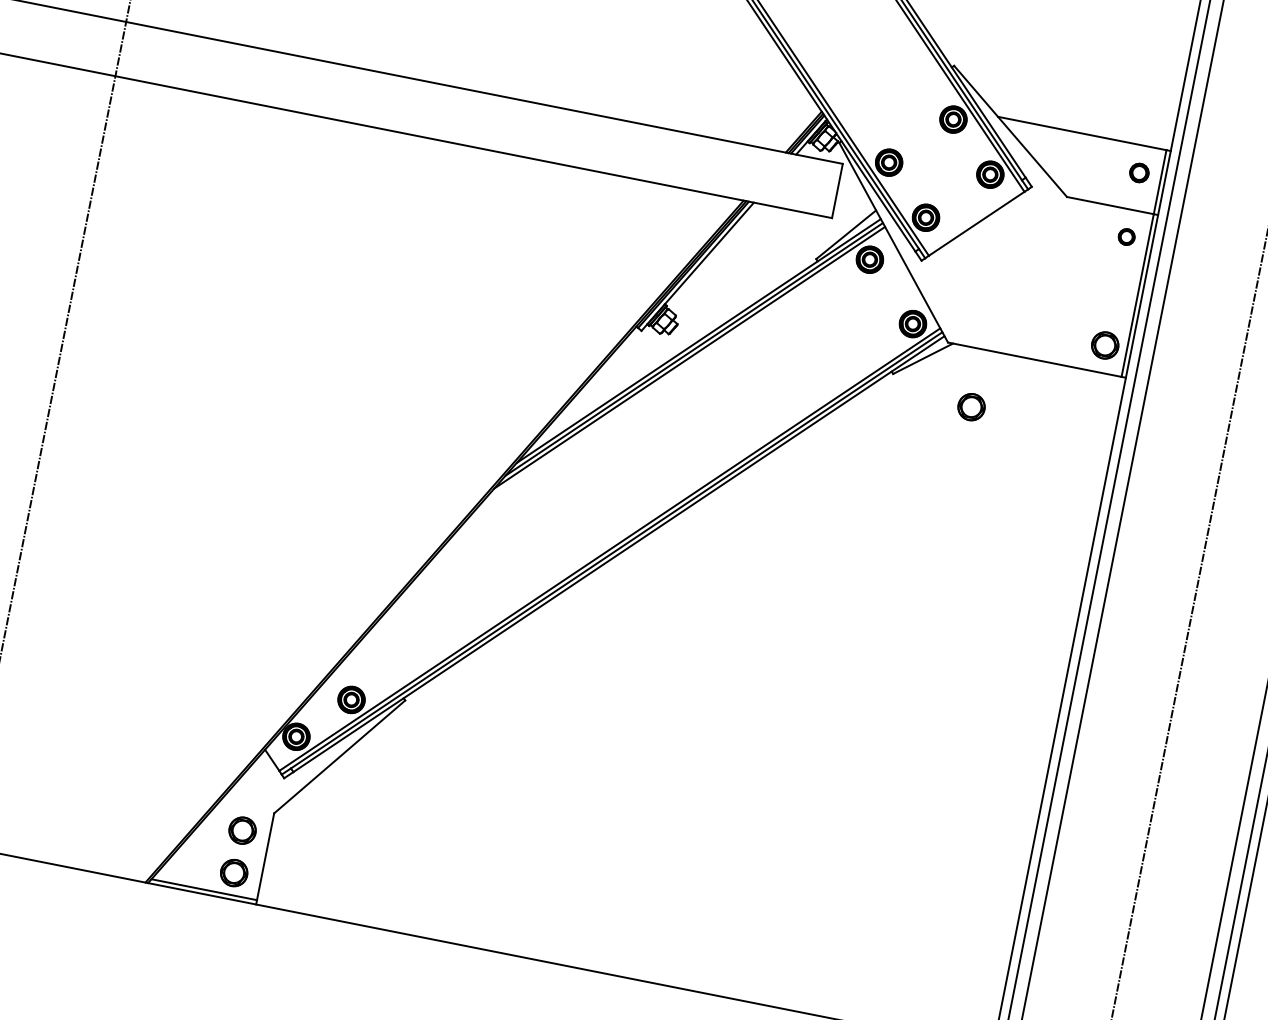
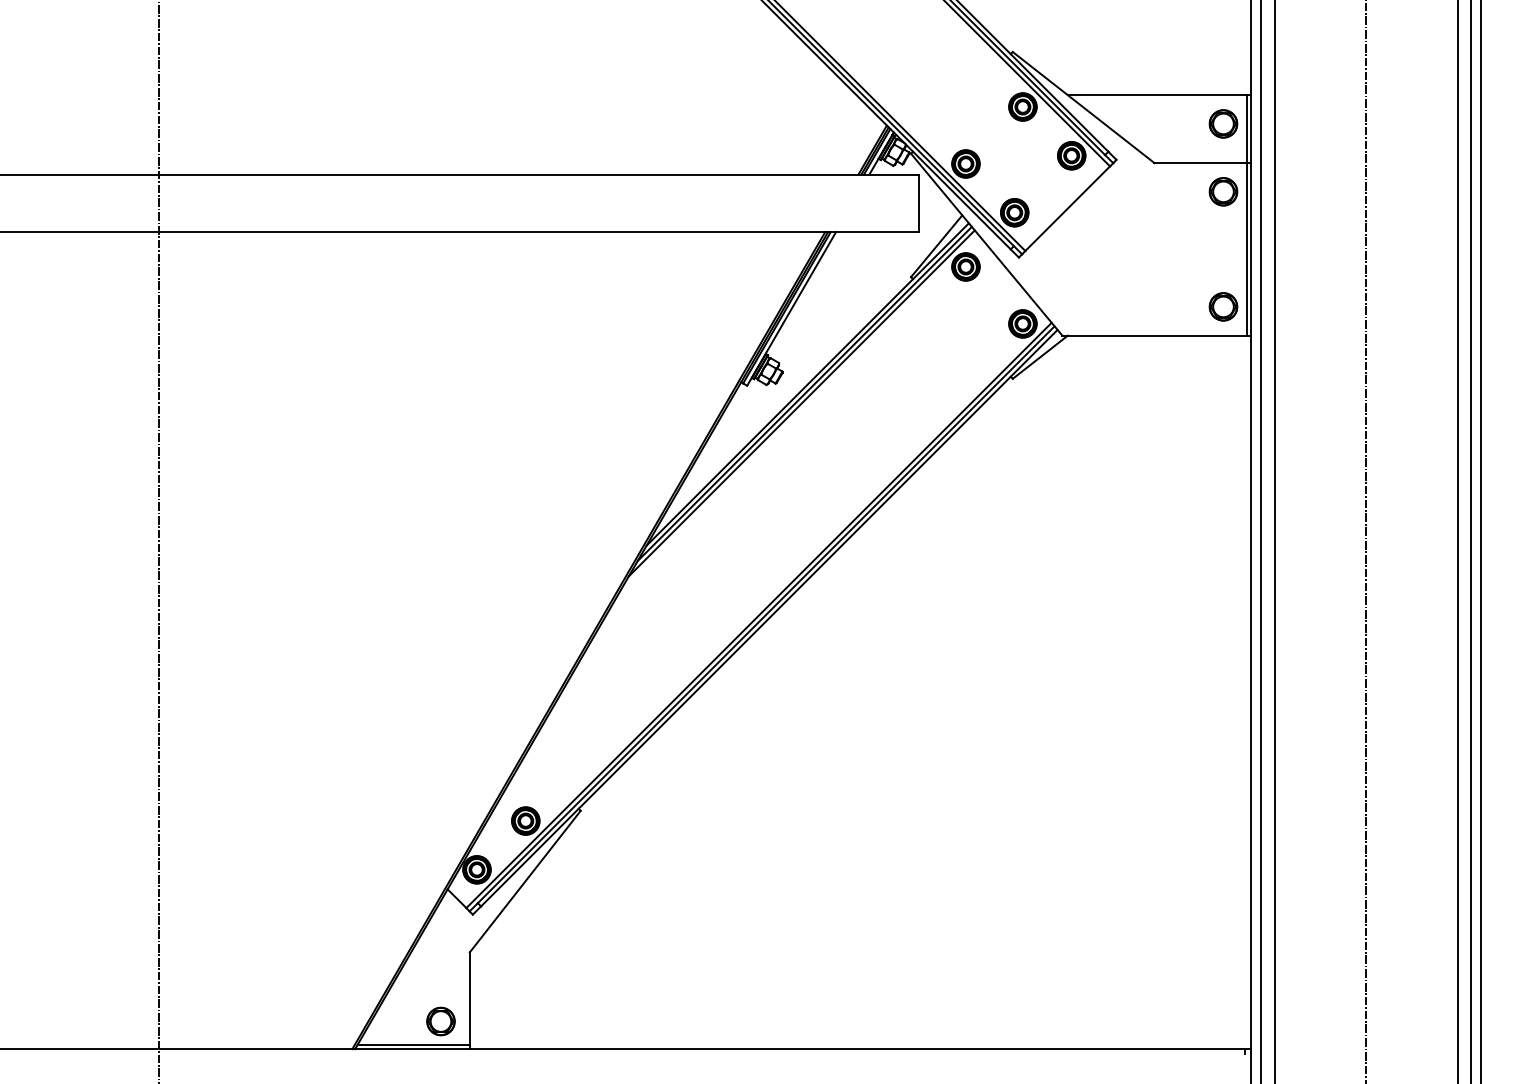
part: (1139, 172) -> (1223, 123), size x1.43
part: (1126, 236) -> (1223, 191), size x1.67
part: (971, 406) -> (1099, 396), removed
part: (242, 830) -> (440, 976), removed

